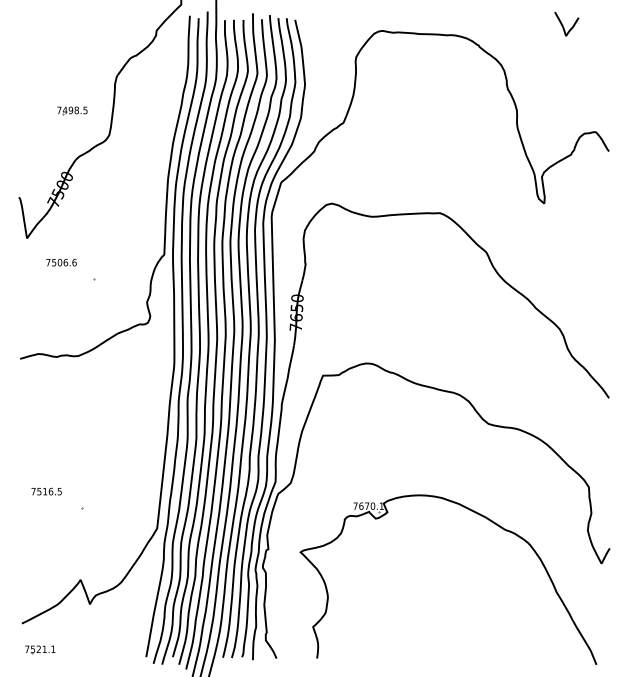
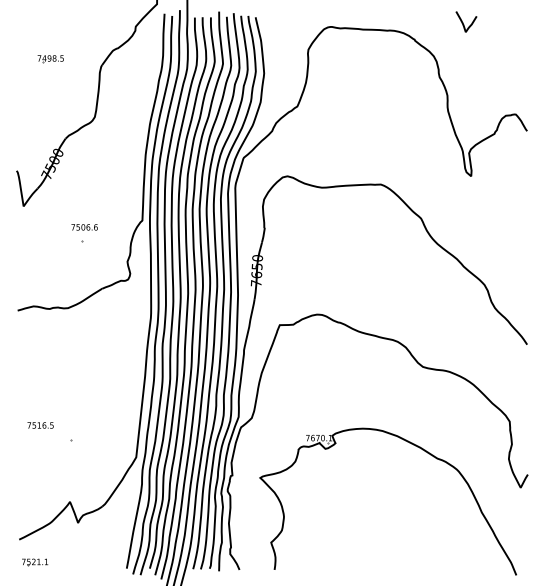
curve: (563, 25) -> (463, 23), moved
part: (72, 110) -> (50, 58), moved
text: (61, 262) -> (84, 227), moved

